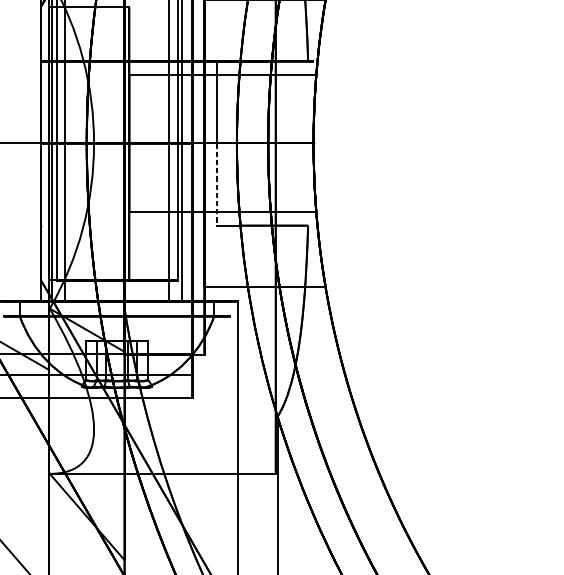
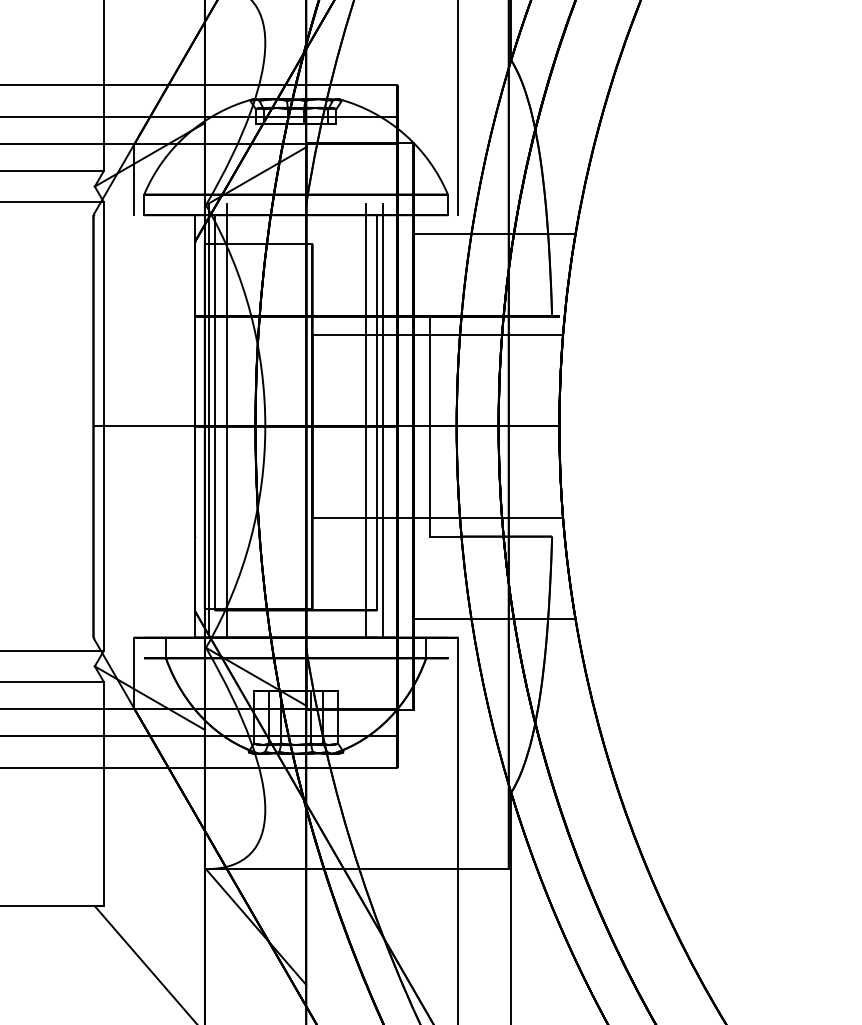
line: (217, 185) -> (430, 482), dashed -> solid

